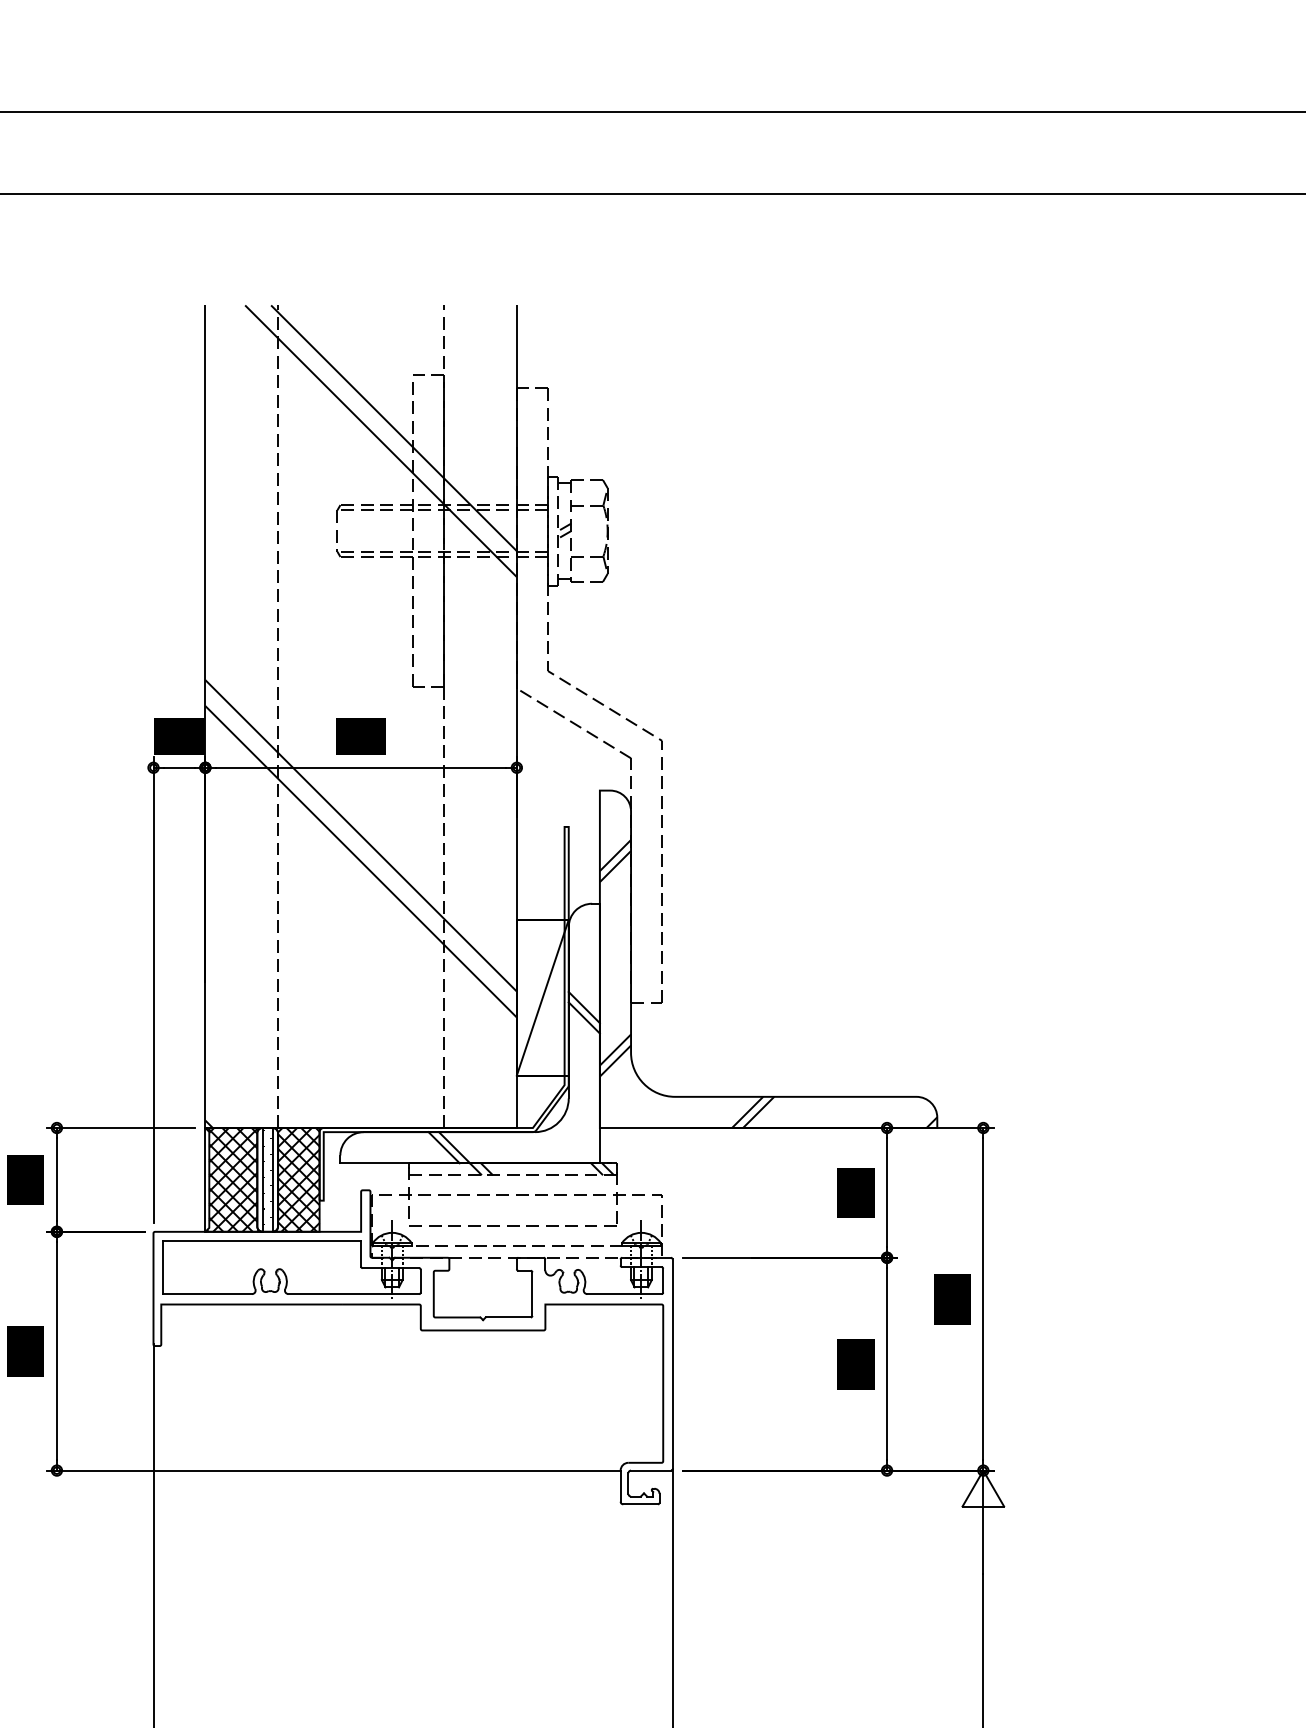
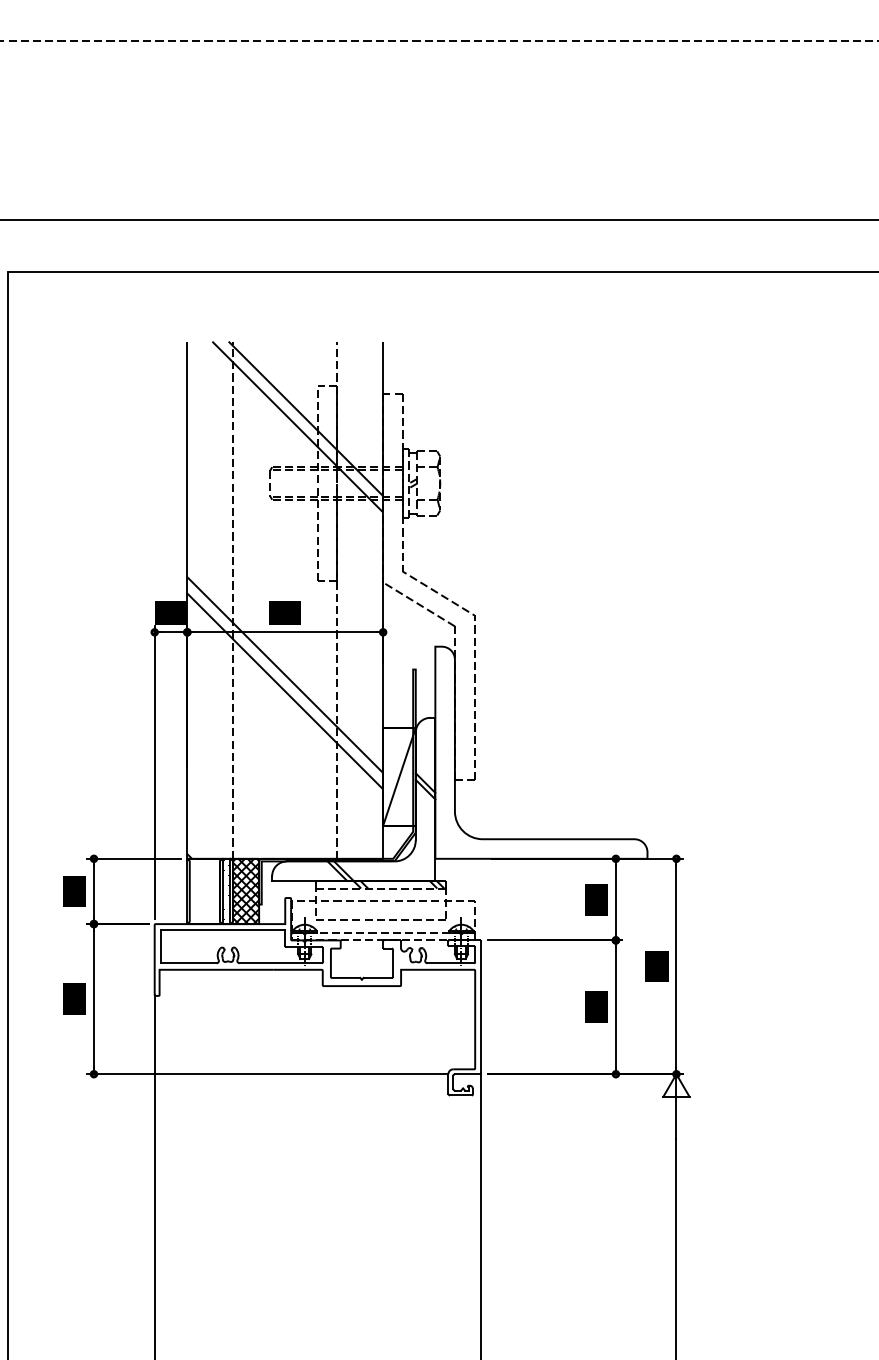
hatch: (768, 982) -> (541, 767), removed
hatch: (232, 1179) -> (204, 891), removed

